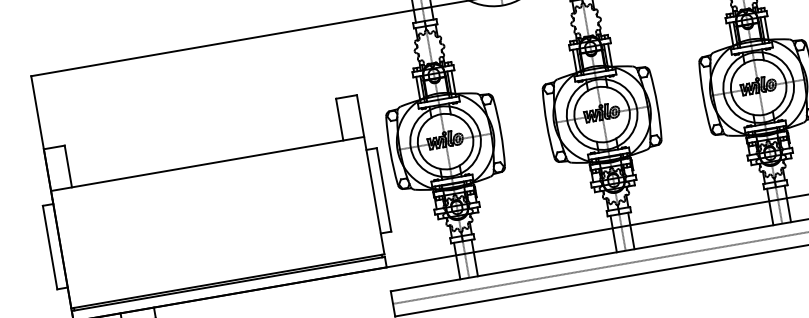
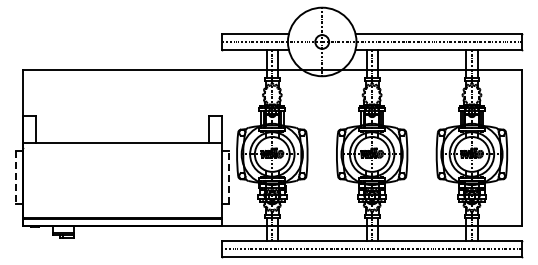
line: (384, 189) -> (229, 177), solid -> dashed
line: (50, 247) -> (16, 177), solid -> dashed

